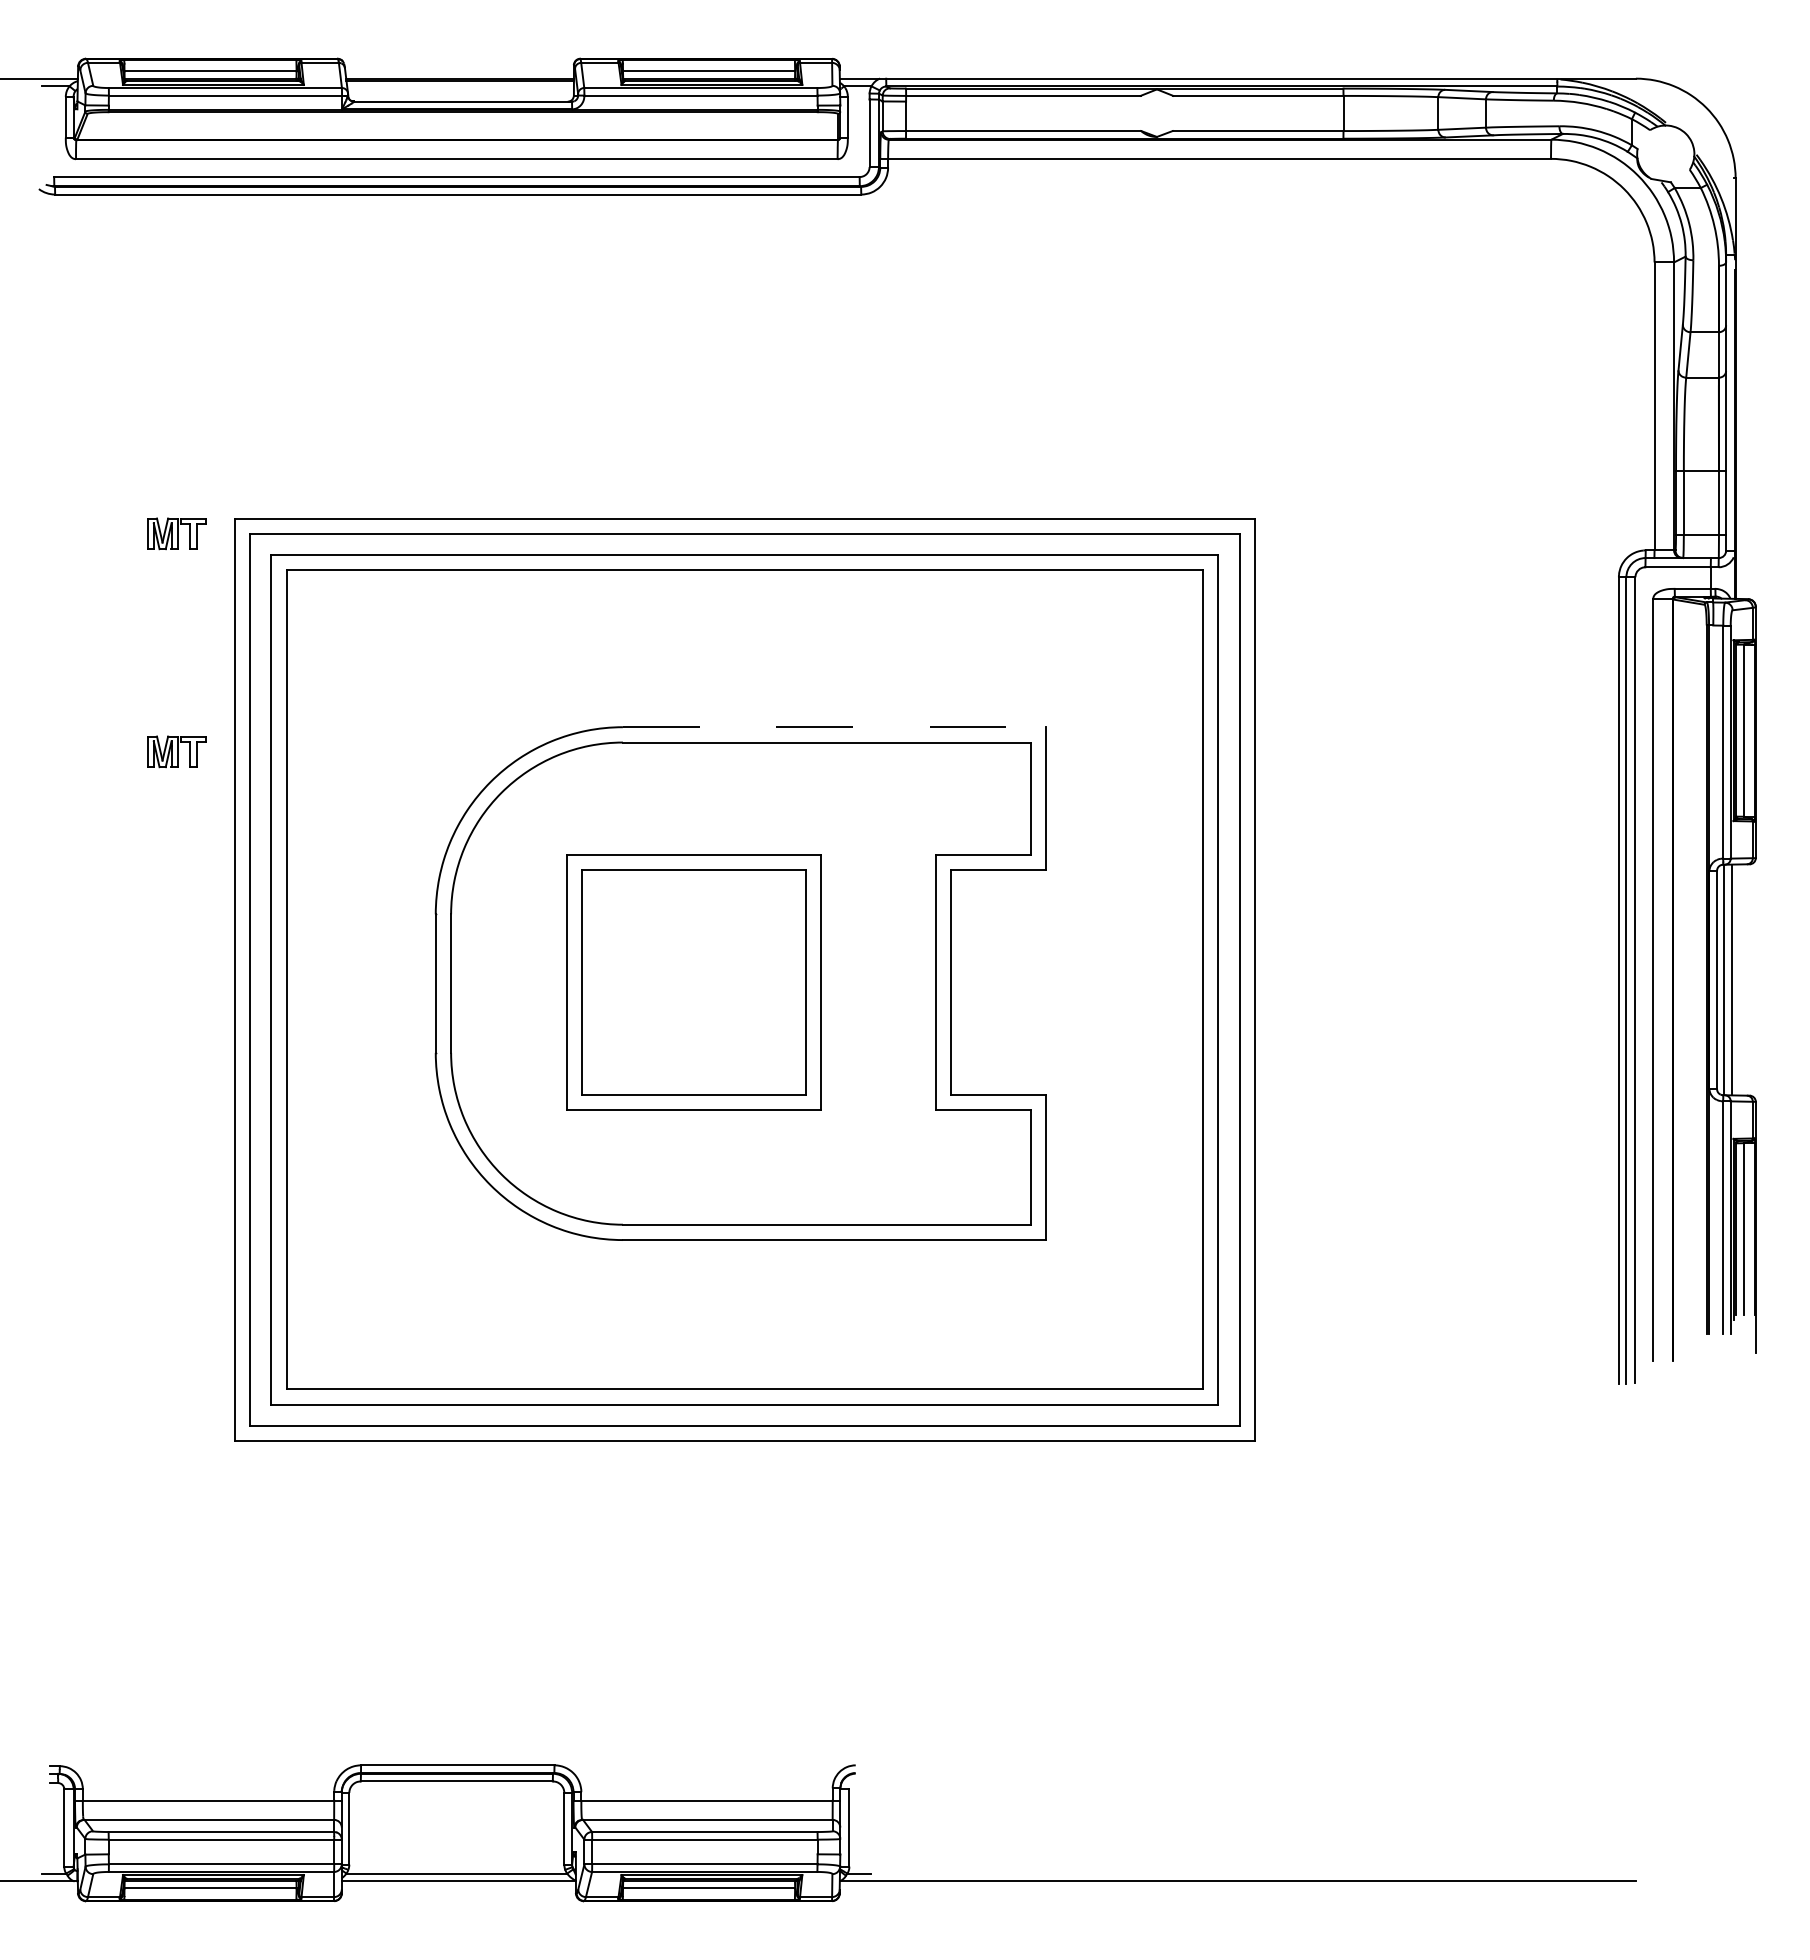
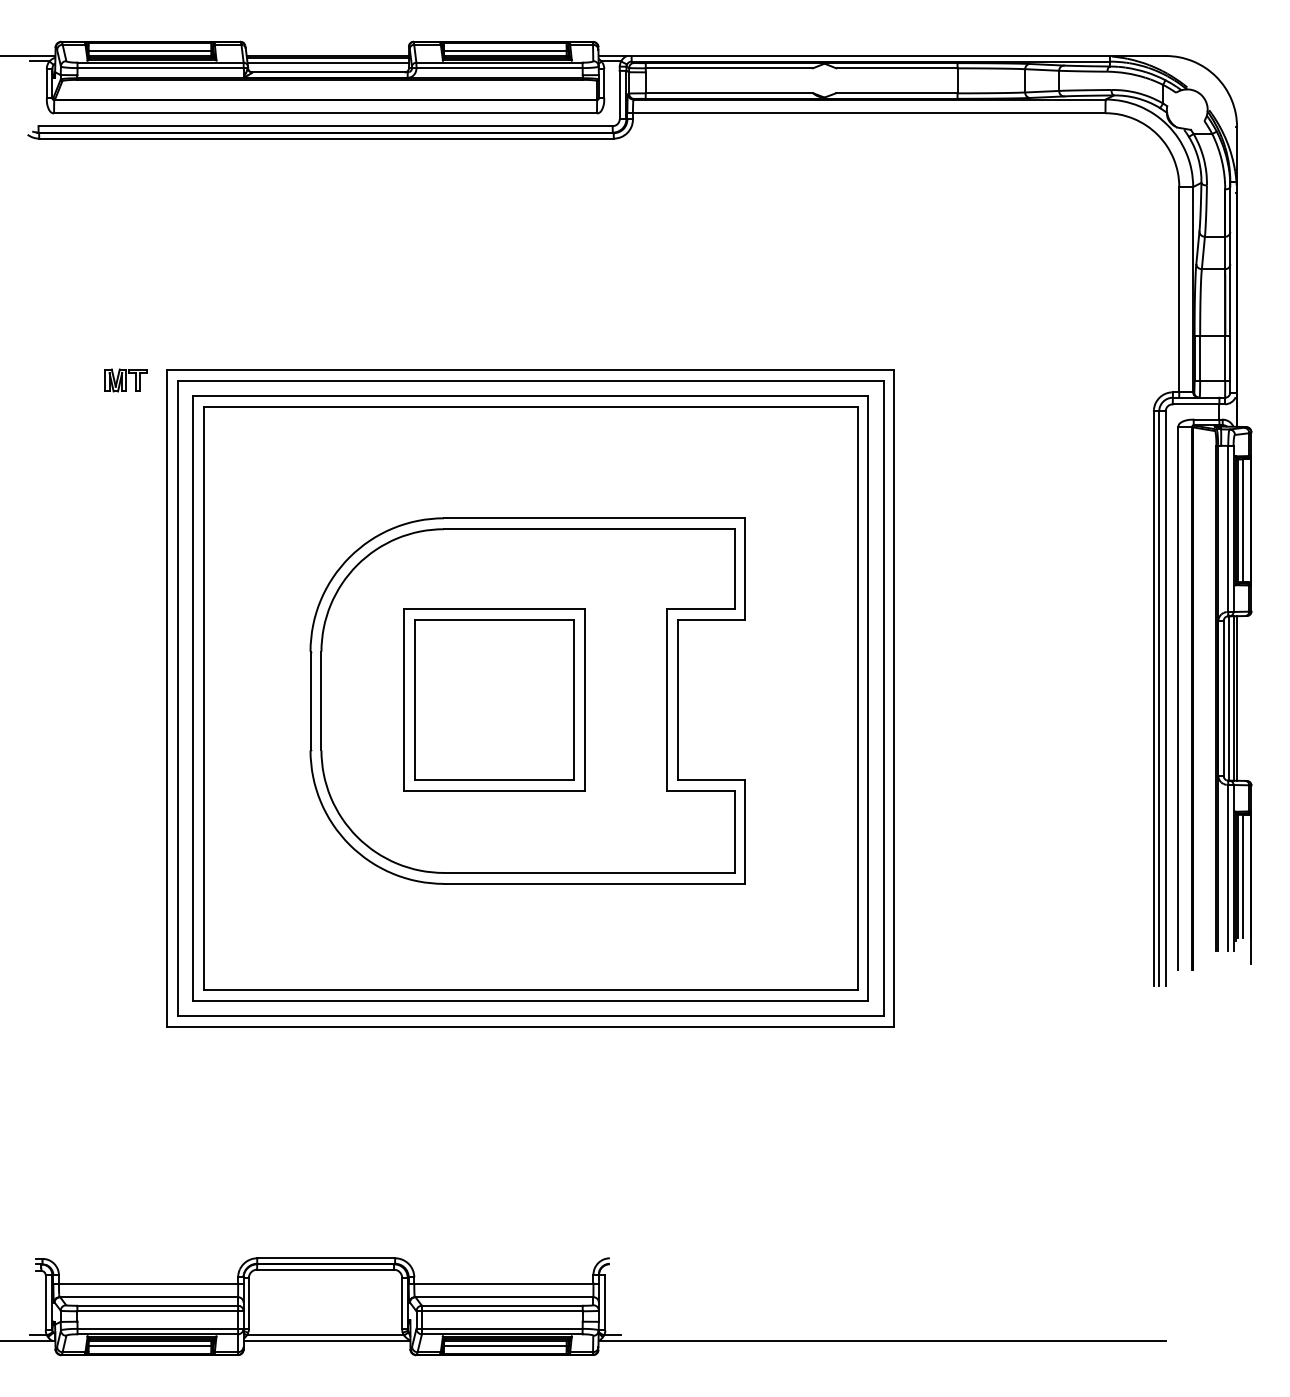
line: (460, 88) -> (328, 63), added
line: (834, 727) -> (594, 518), dashed -> solid
part: (176, 751) -> (125, 535), removed
line: (1735, 979) -> (1236, 698), added

